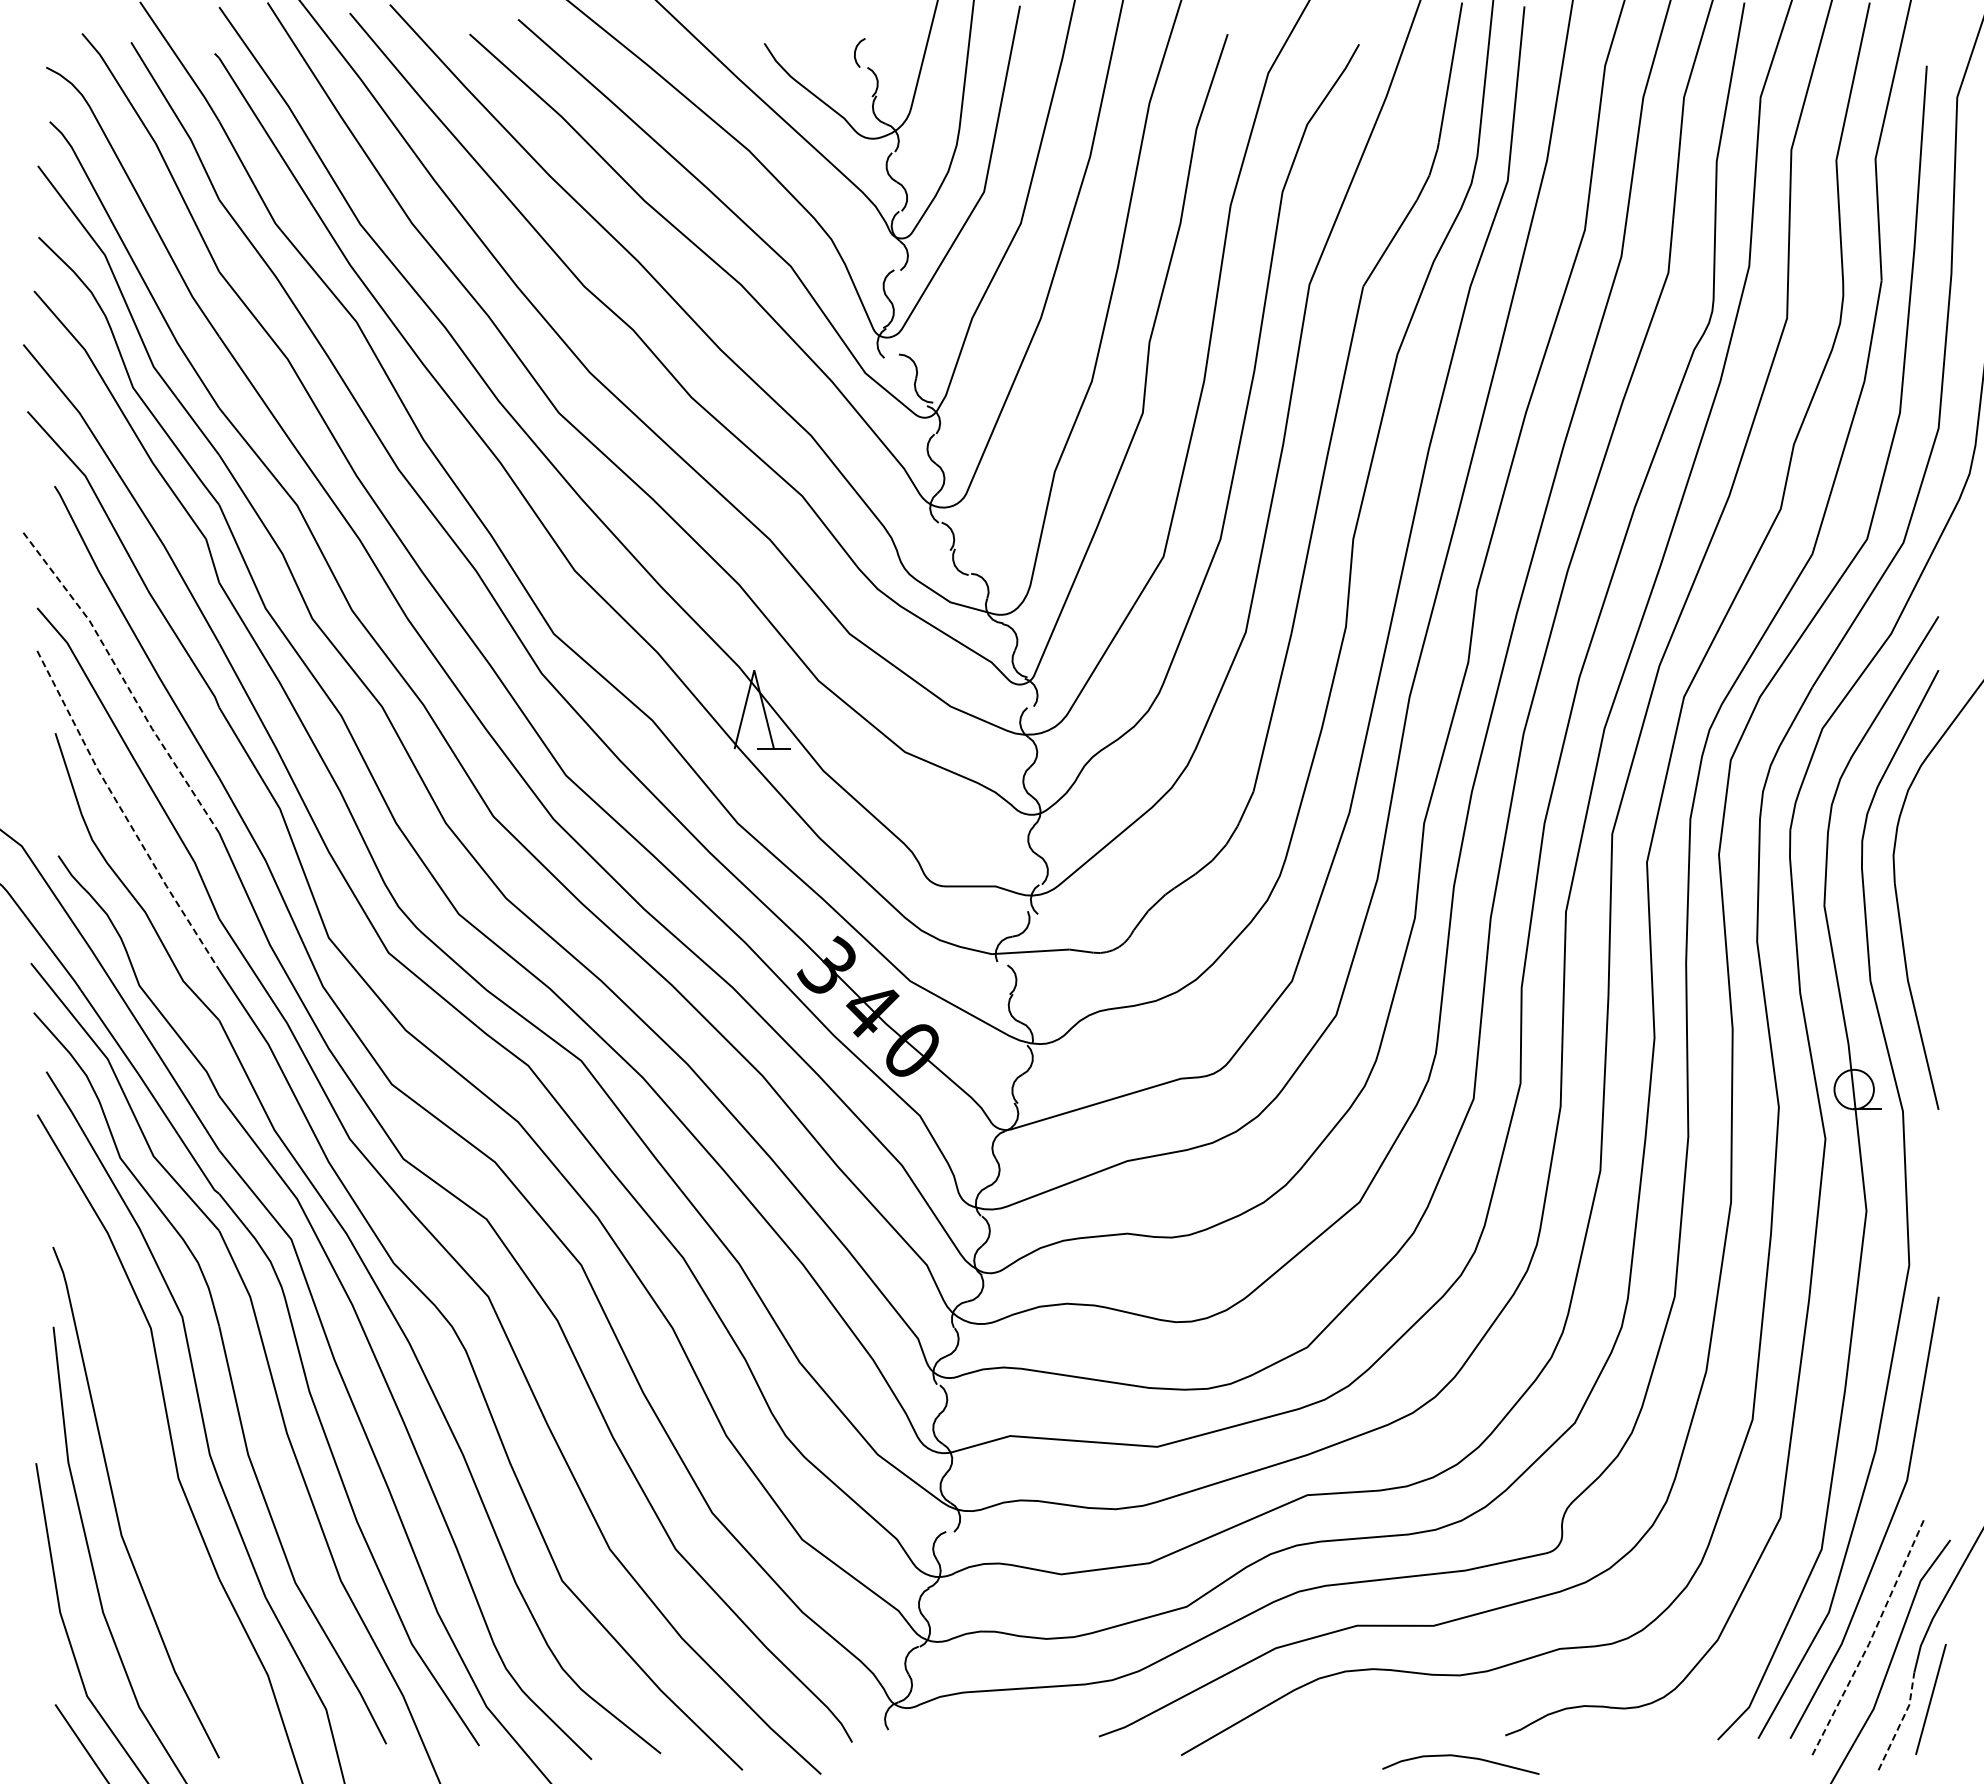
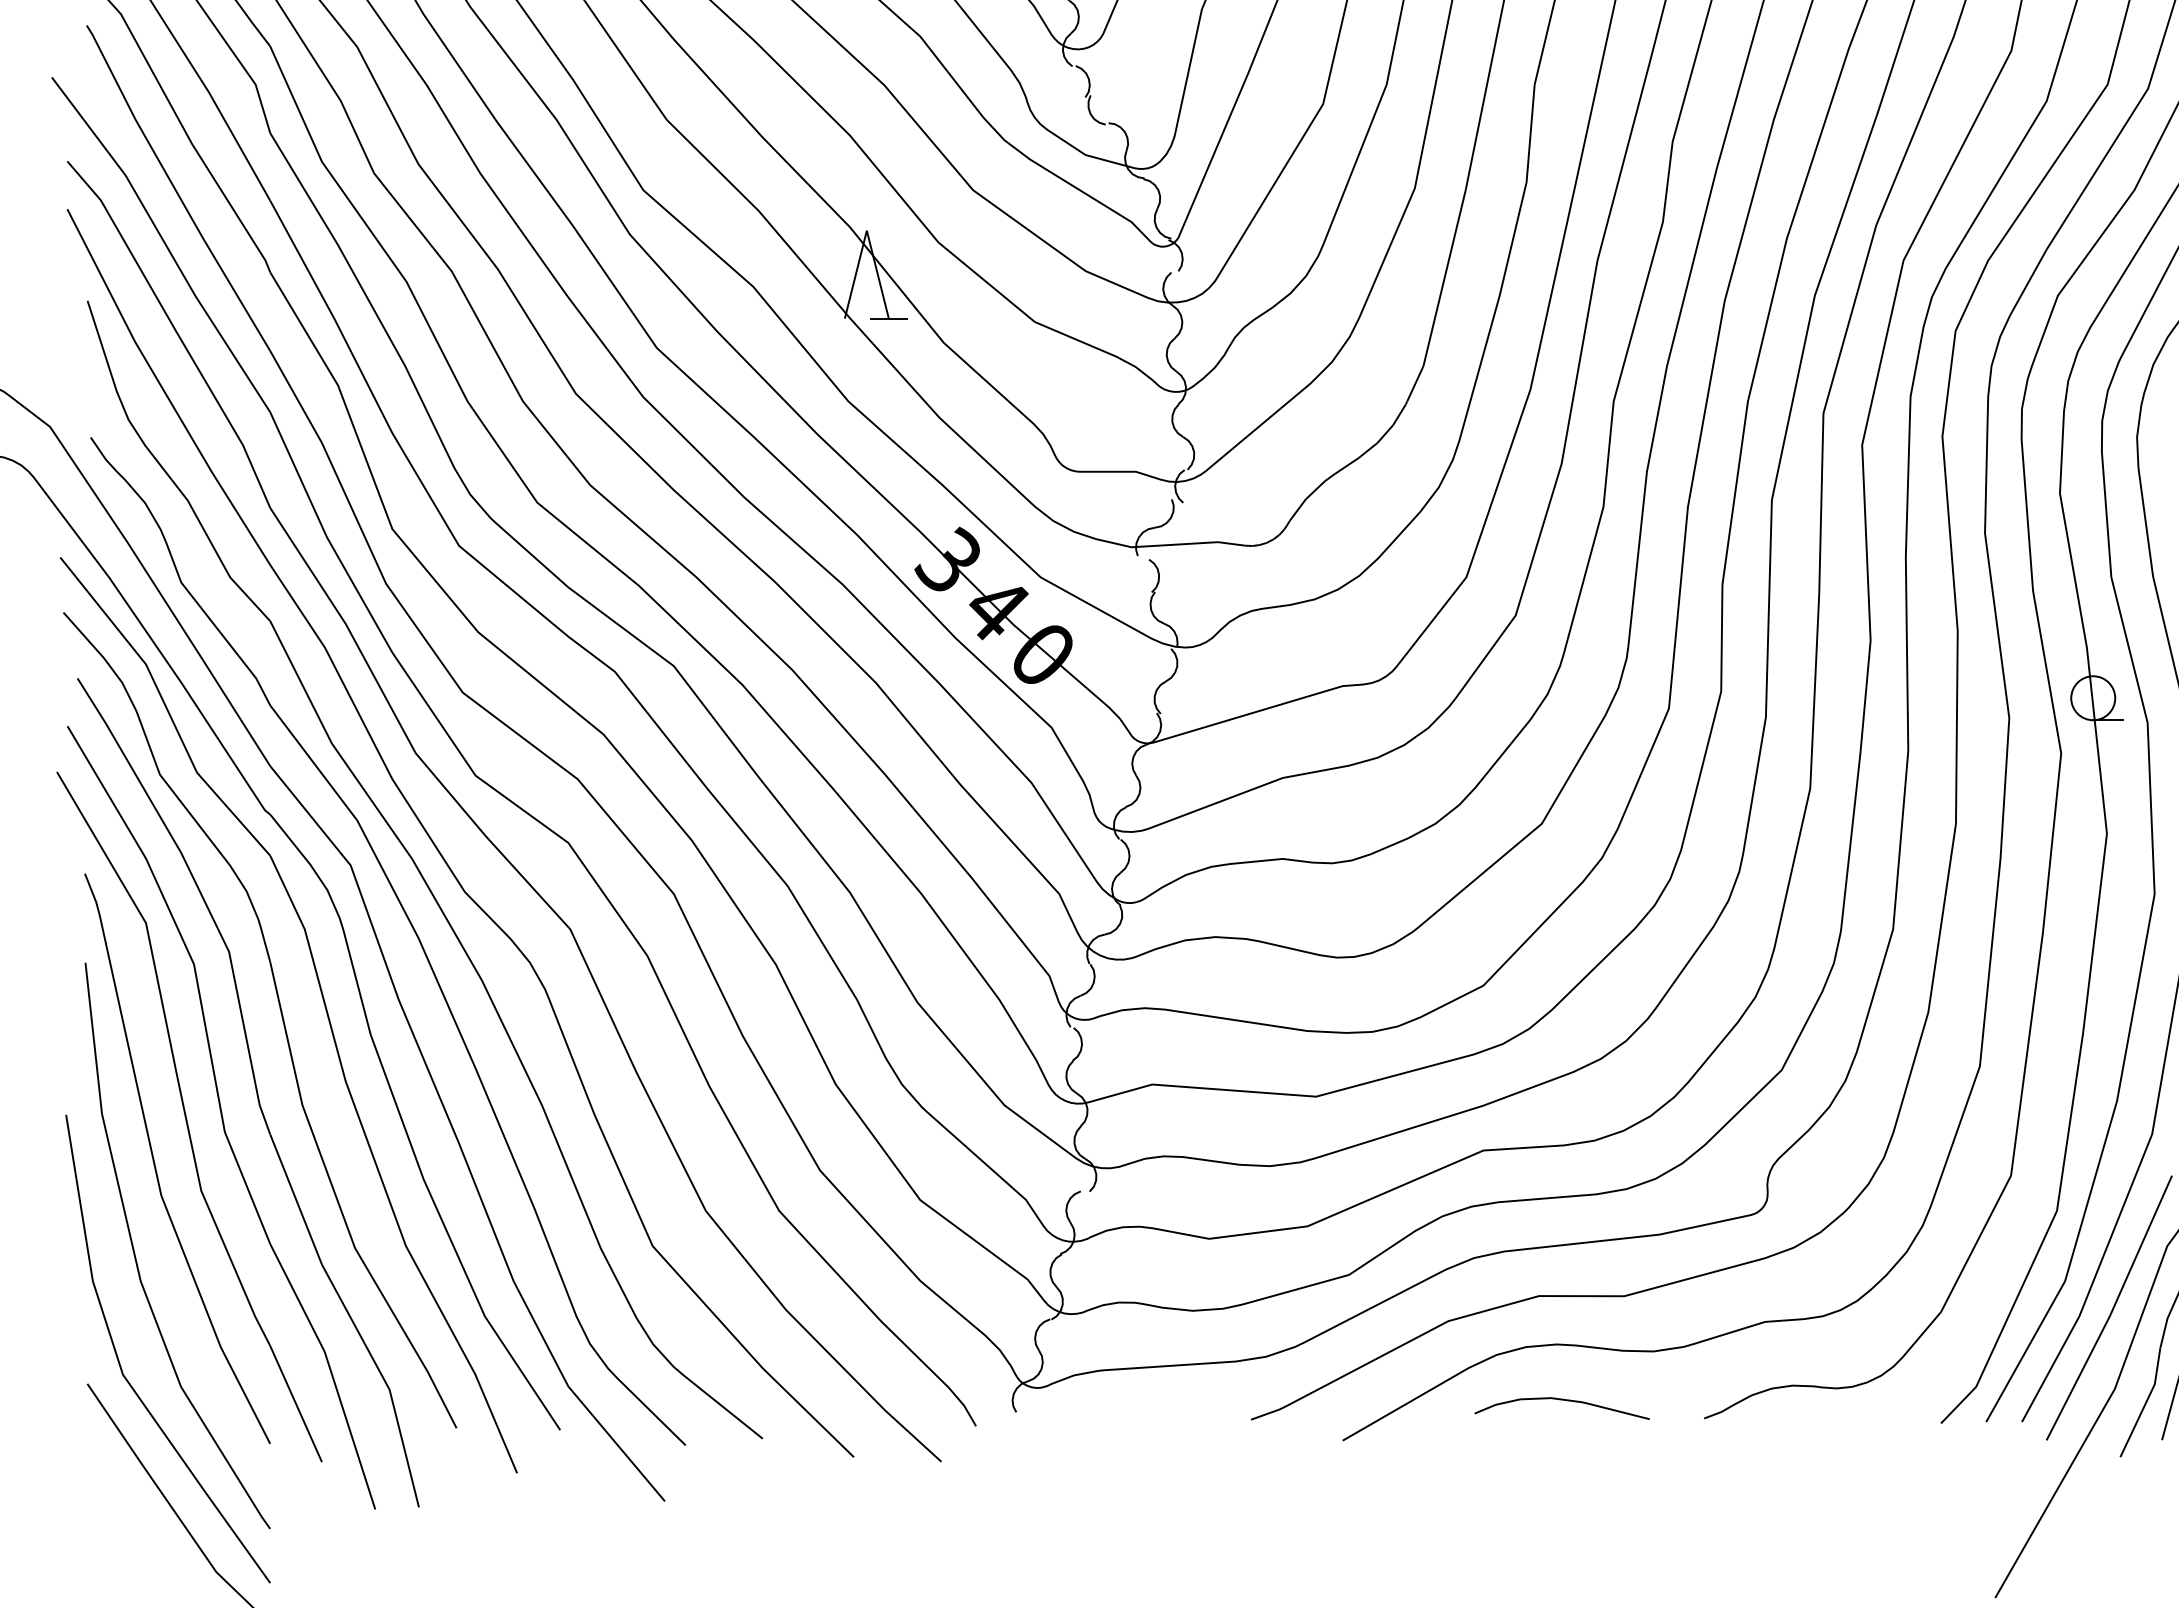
line: (124, 681) -> (164, 243), dashed -> solid
line: (123, 813) -> (163, 390), dashed -> solid
part: (146, 1464) -> (189, 1116), added
line: (1871, 1637) -> (2112, 1309), dashed -> solid
line: (1901, 1721) -> (2145, 1402), dashed -> solid
curve: (1460, 1757) -> (1561, 1400), moved

